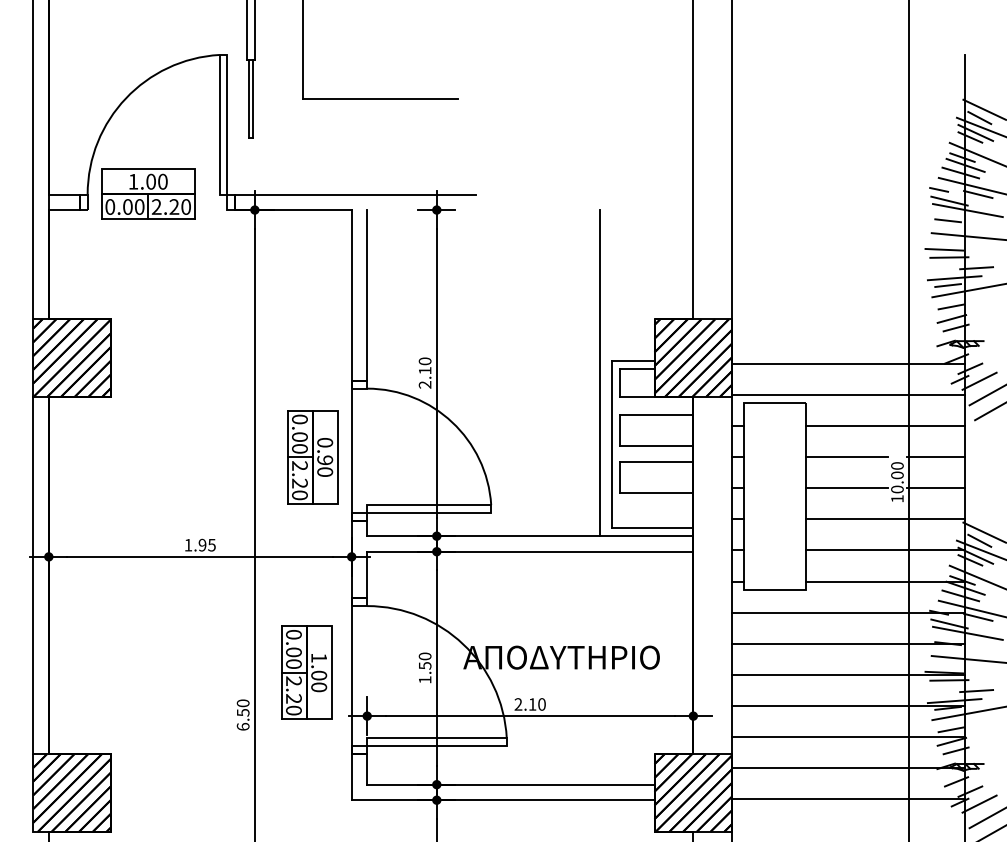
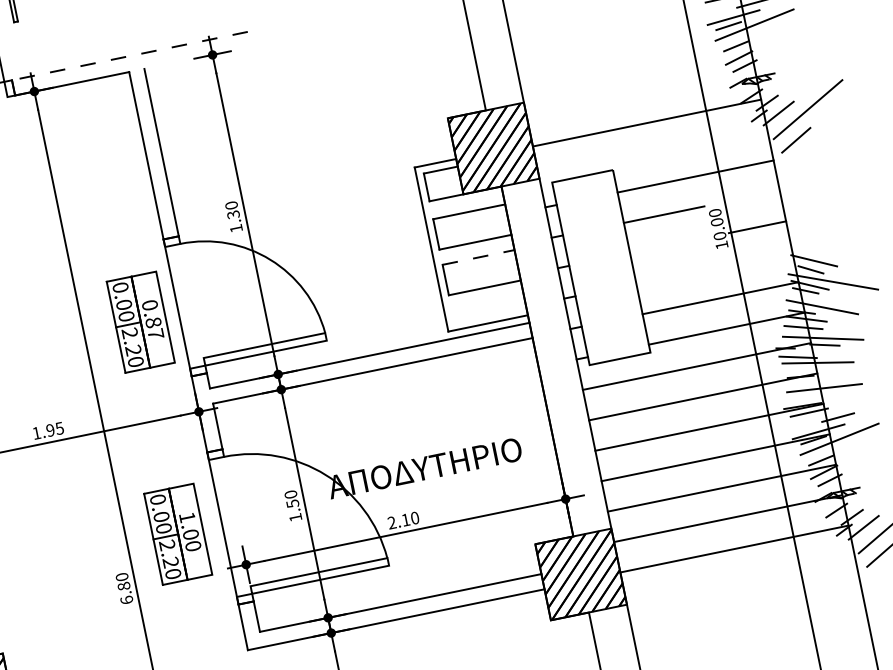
line: (355, 194) -> (129, 56), solid -> dashed
line: (600, 373) -> (405, 182), removed
text: (424, 377) -> (234, 221), 2.10 -> 1.30
line: (848, 395) -> (653, 153), removed
line: (935, 457) -> (750, 197), removed
line: (656, 461) -> (478, 257), solid -> dashed
text: (325, 465) -> (154, 327), 0.90 -> 0.87
line: (846, 488) -> (669, 245), removed
line: (885, 519) -> (714, 267), removed
text: (242, 712) -> (123, 586), 6.50 -> 6.80

